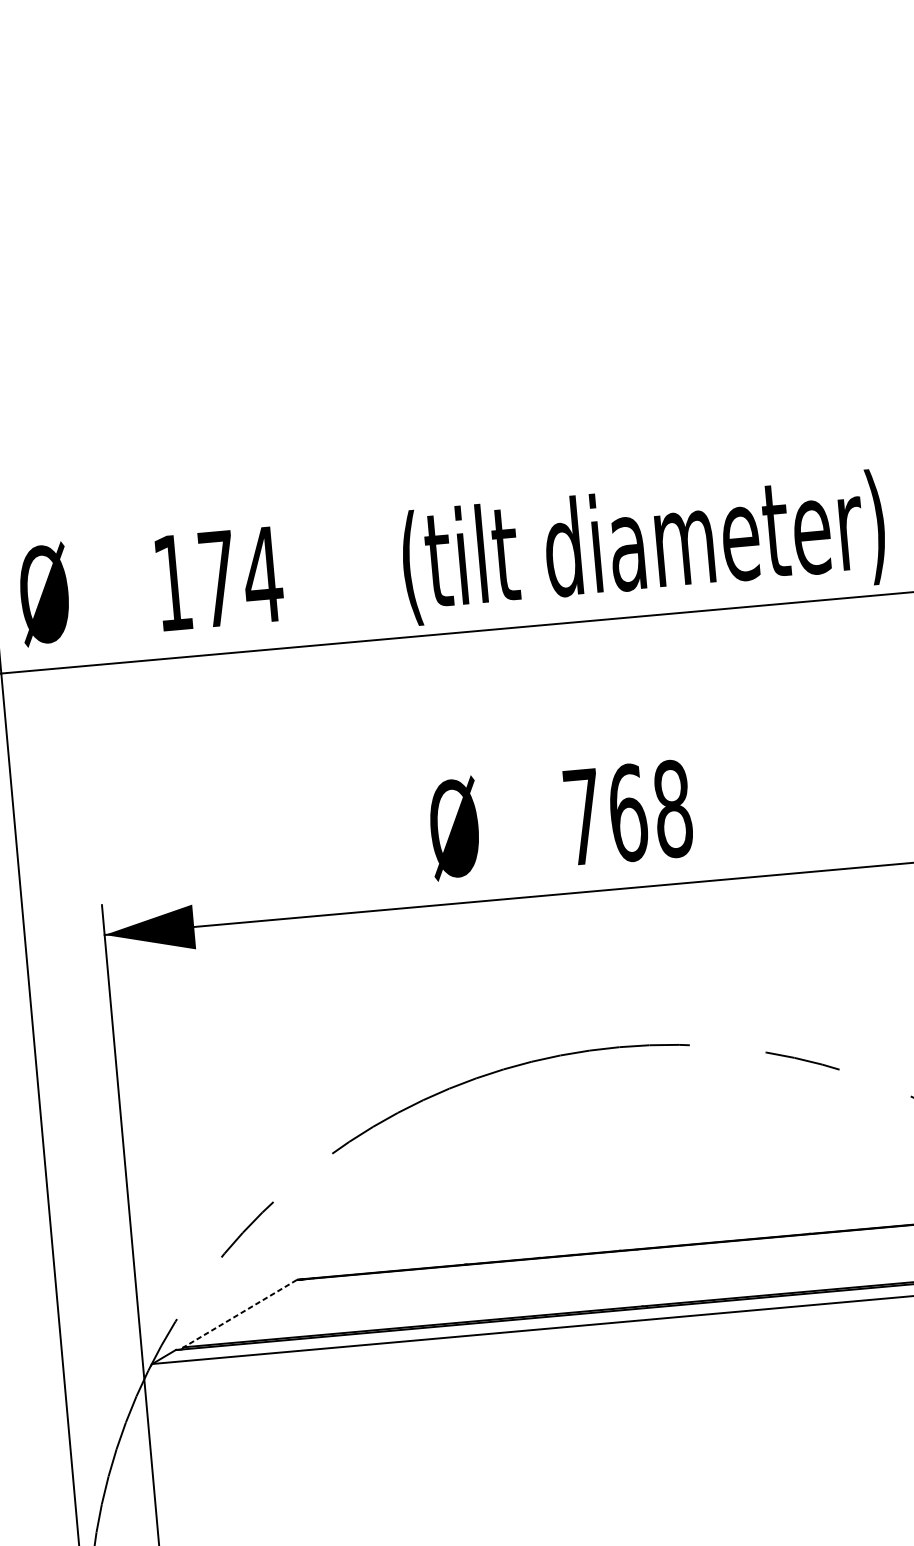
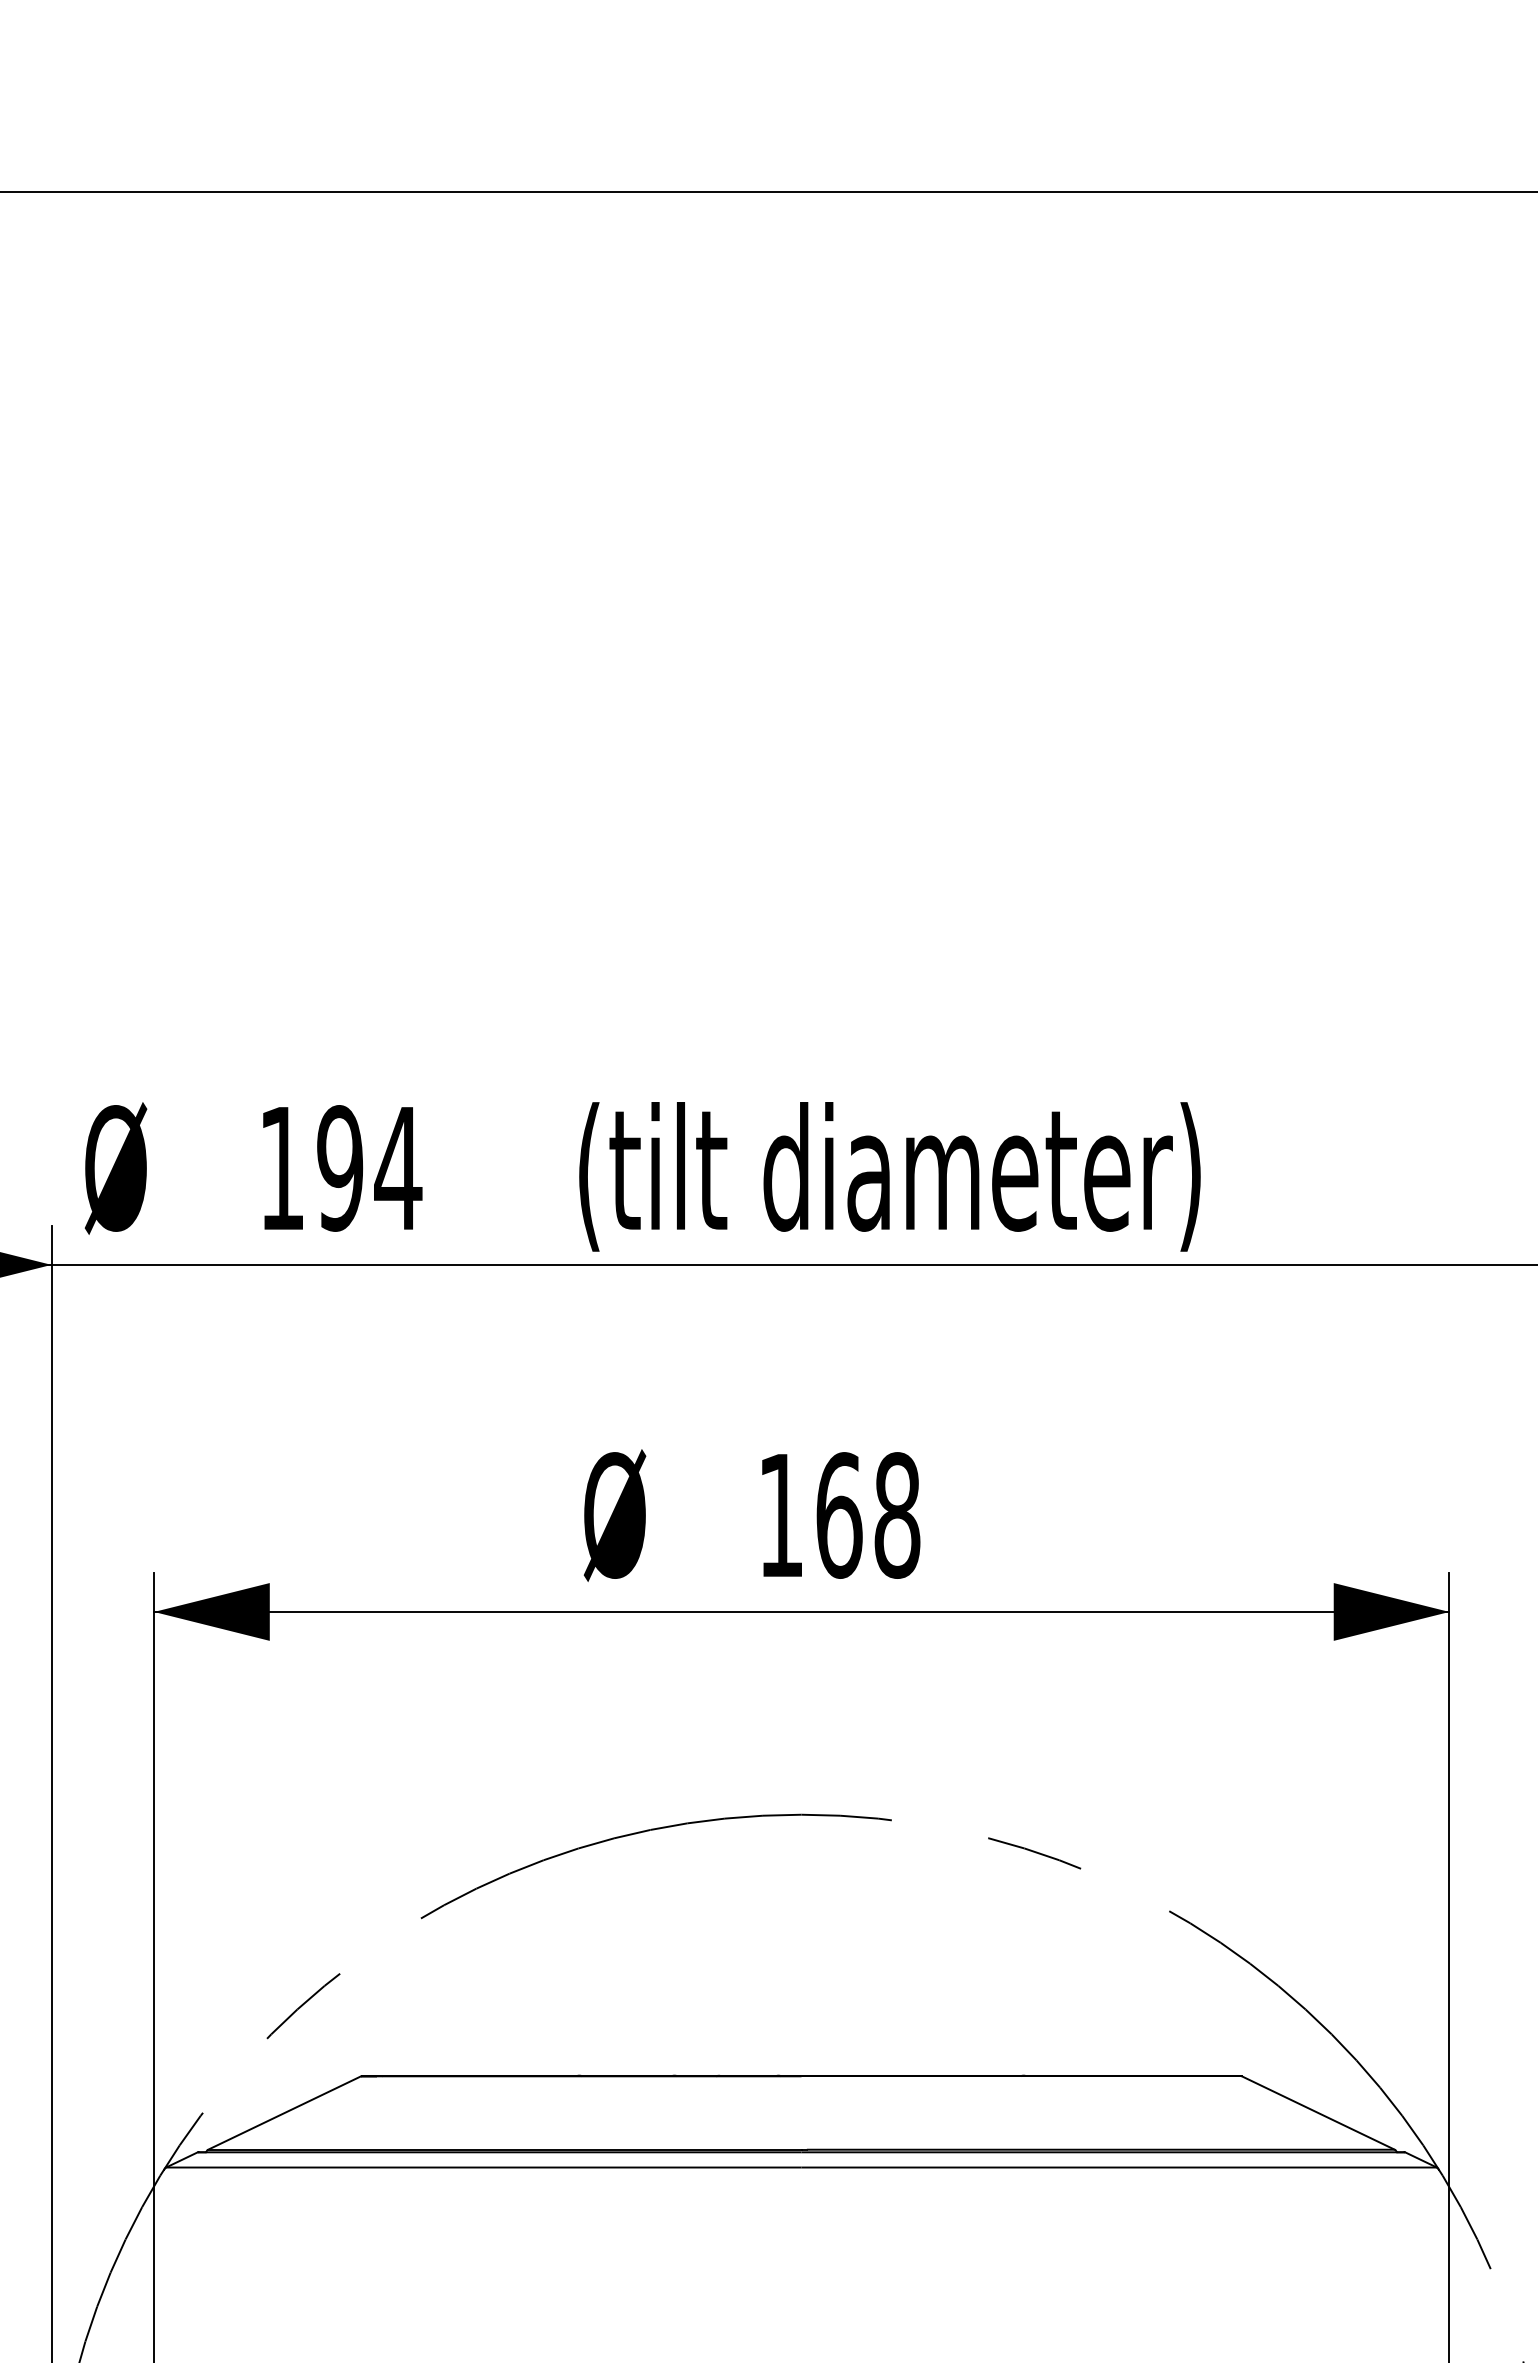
text: (218, 578) -> (340, 1168), 174 -> 194
text: (582, 817) -> (780, 1515), 768 -> 168
line: (240, 1314) -> (284, 2113), dashed -> solid

